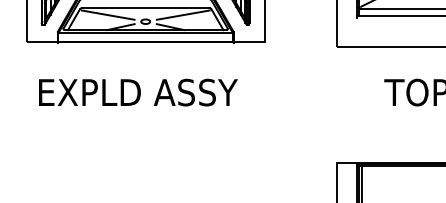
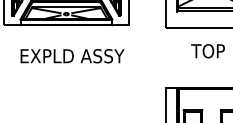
text: (138, 93) -> (72, 56), moved

